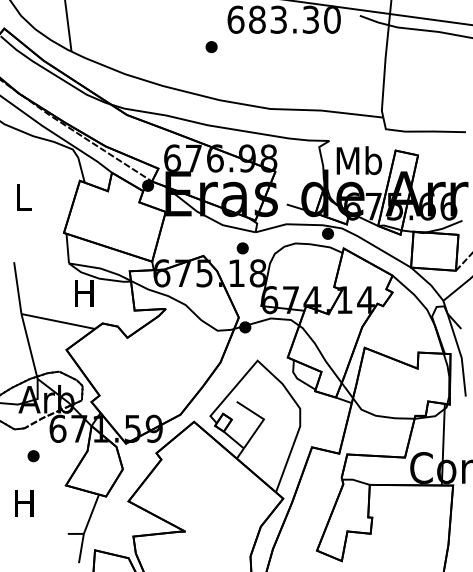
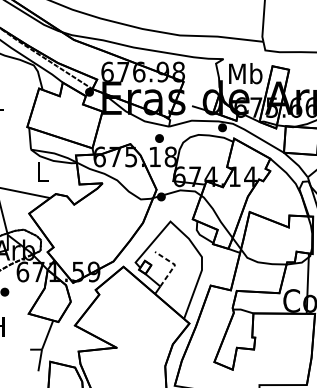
text: (84, 293) -> (42, 171), H -> L
line: (263, 420) -> (174, 265), solid -> dashed

